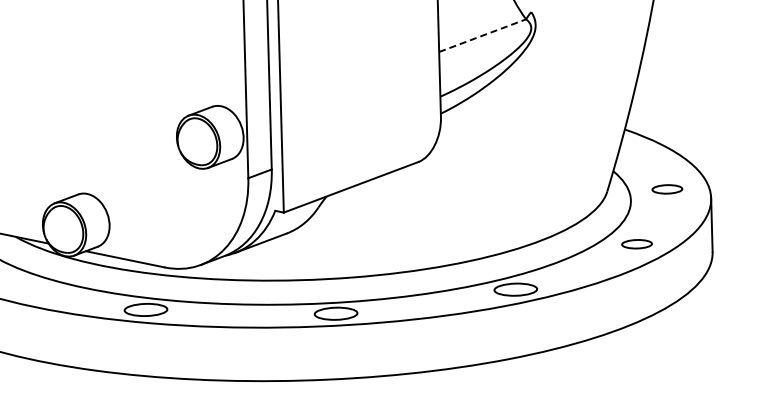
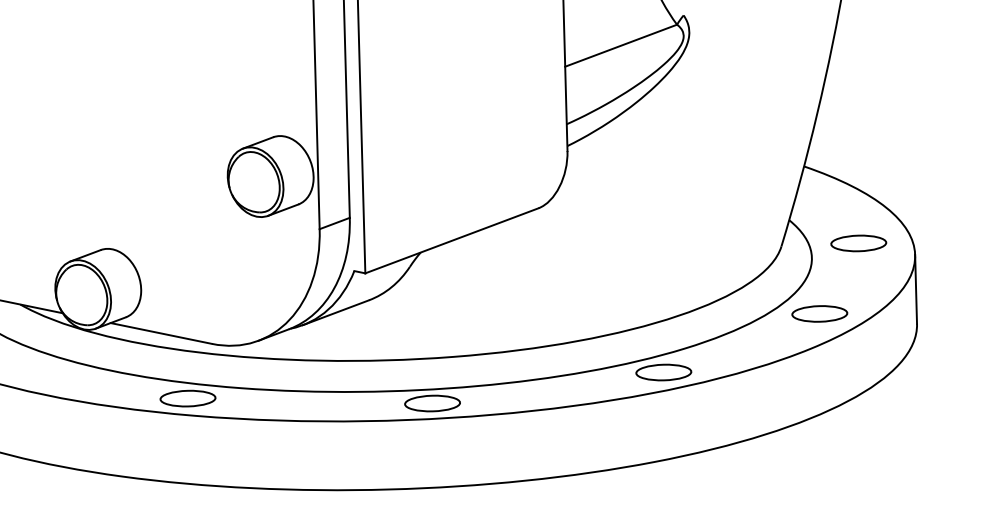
line: (483, 35) -> (622, 45), dashed -> solid
part: (667, 189) -> (858, 243), size x1.43
part: (636, 244) -> (819, 314), size x1.43

